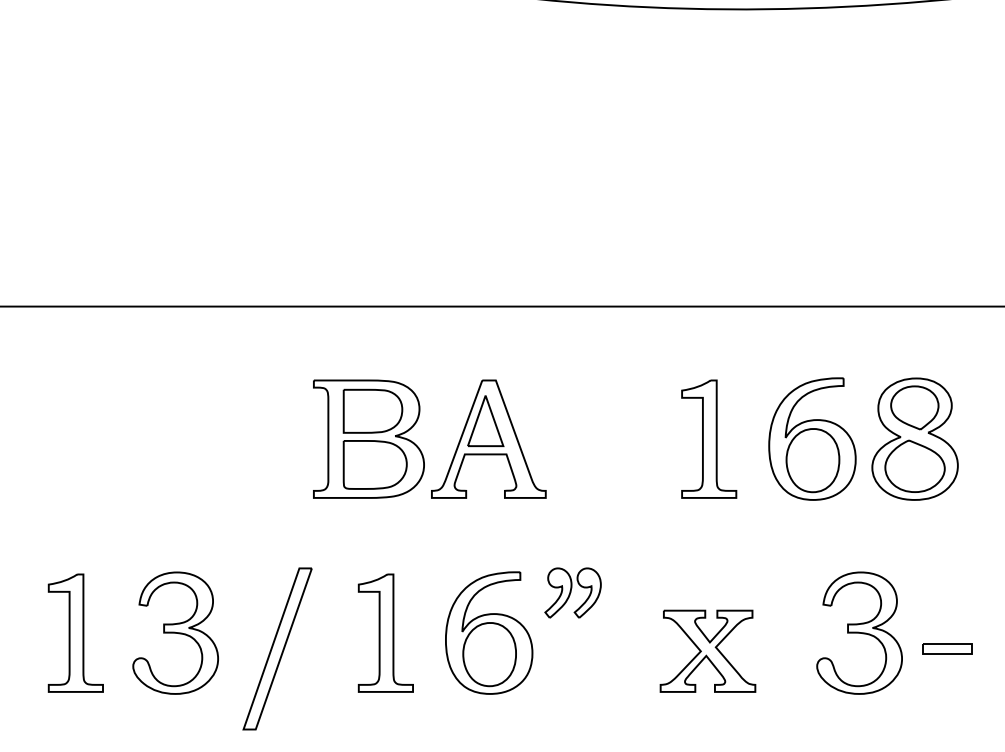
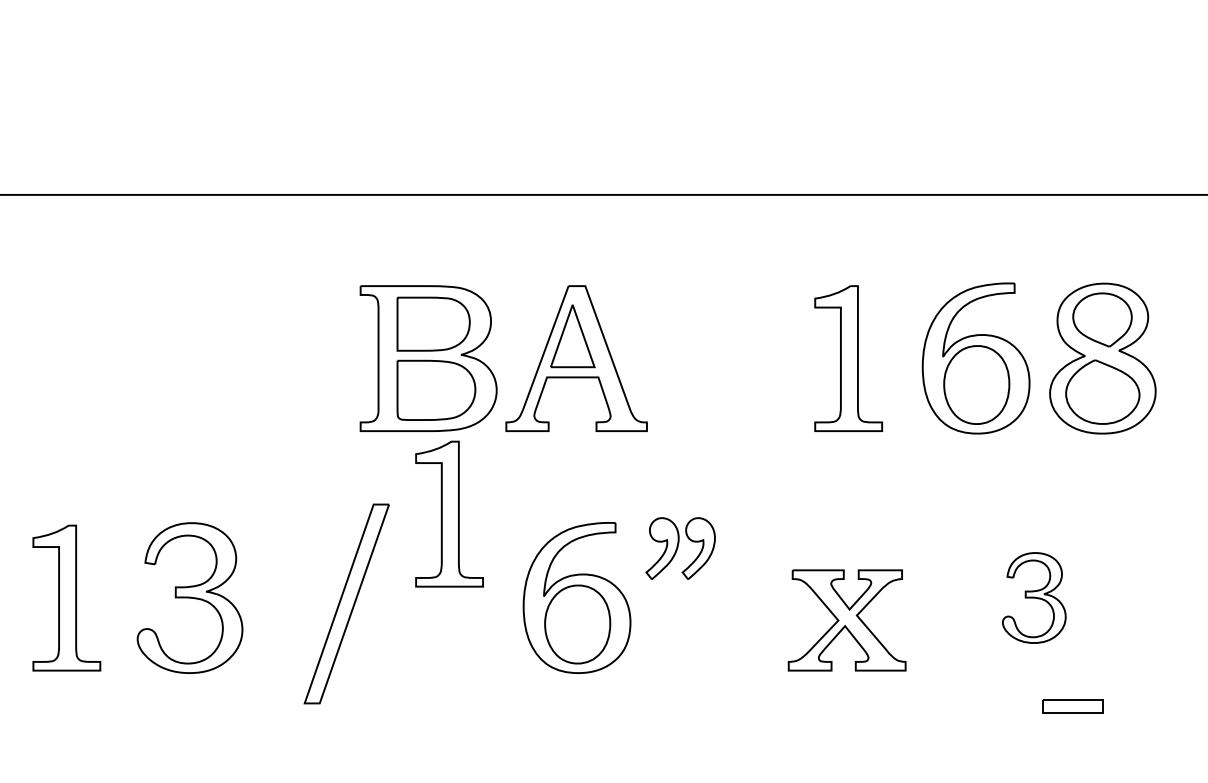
part: (385, 632) -> (449, 513), moved
part: (859, 632) -> (1034, 597), size x0.6
part: (277, 648) -> (346, 603), moved
part: (947, 648) -> (1073, 705), moved

